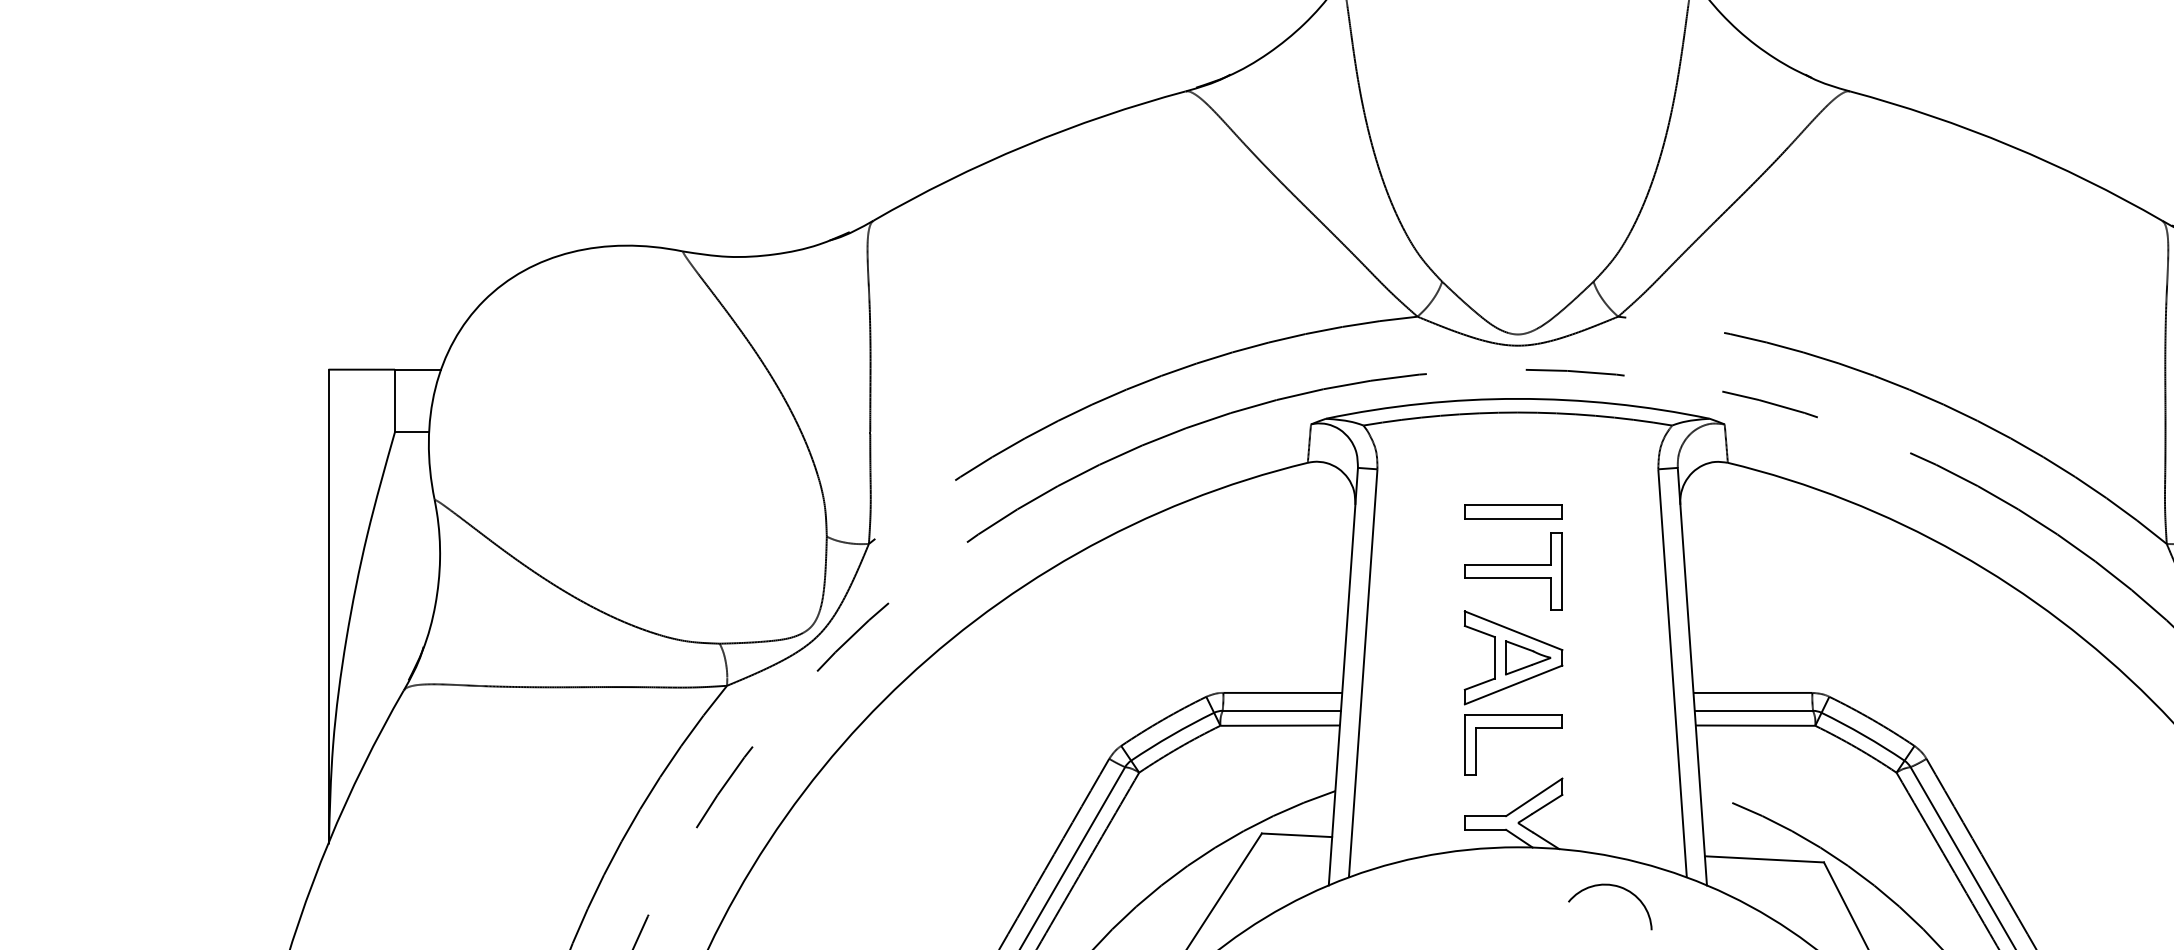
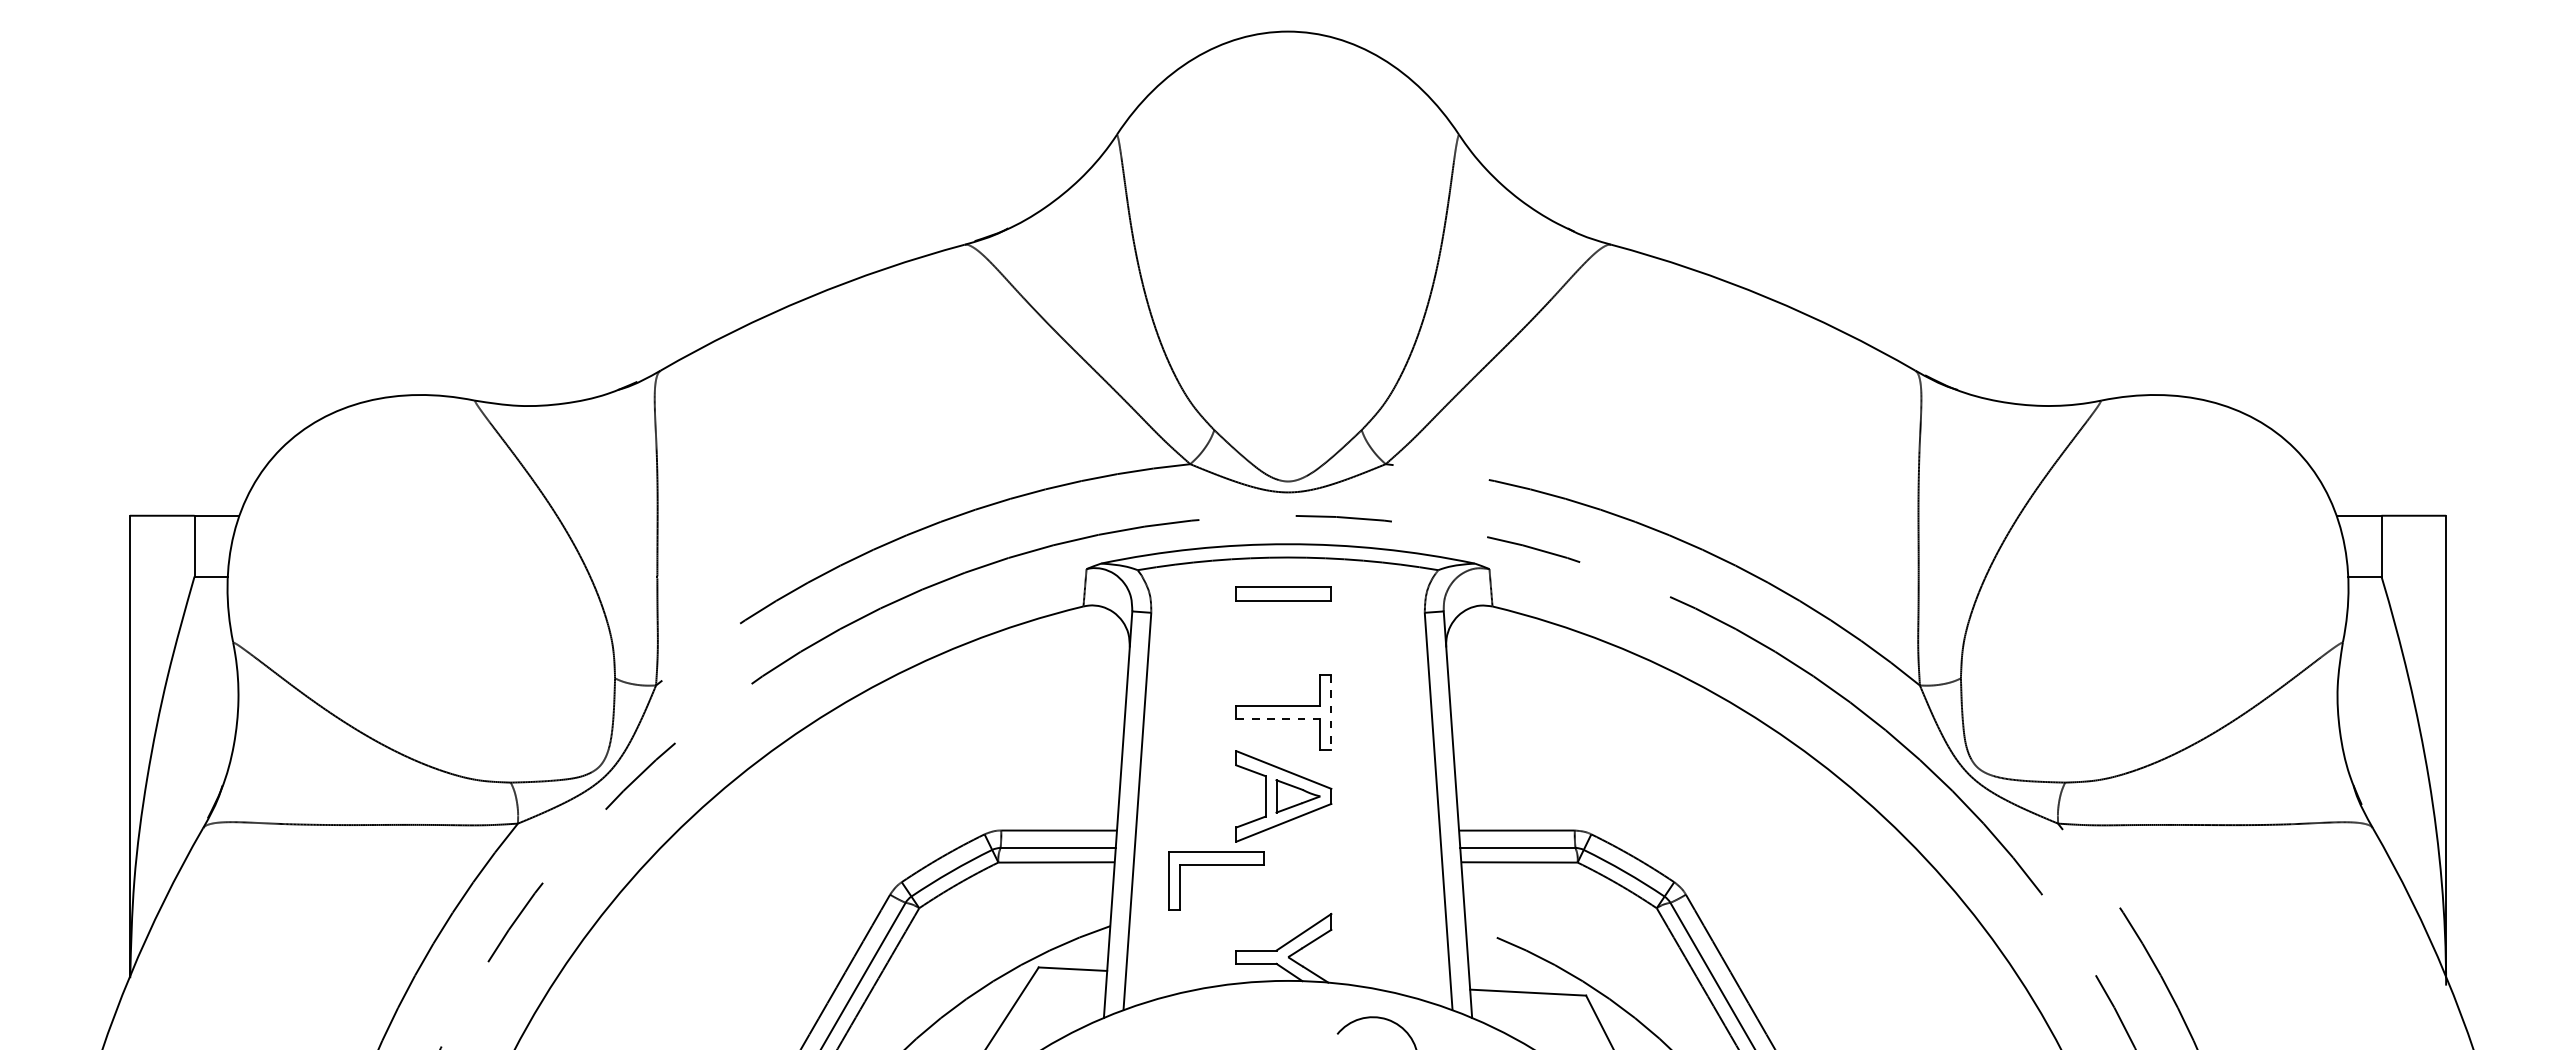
part: (1513, 511) -> (1283, 593), moved
line: (1562, 571) -> (1331, 712), solid -> dashed
line: (1508, 578) -> (1278, 719), solid -> dashed
part: (1513, 728) -> (1216, 865), moved

